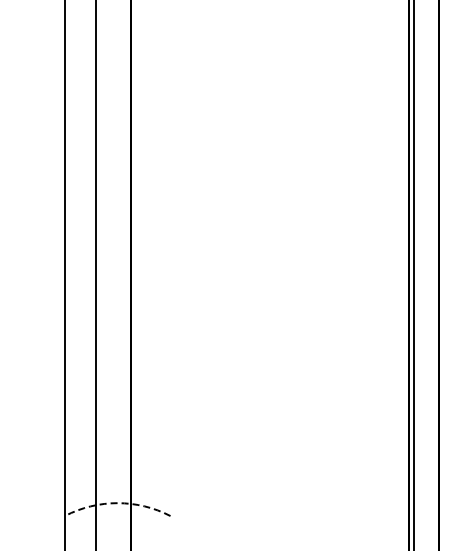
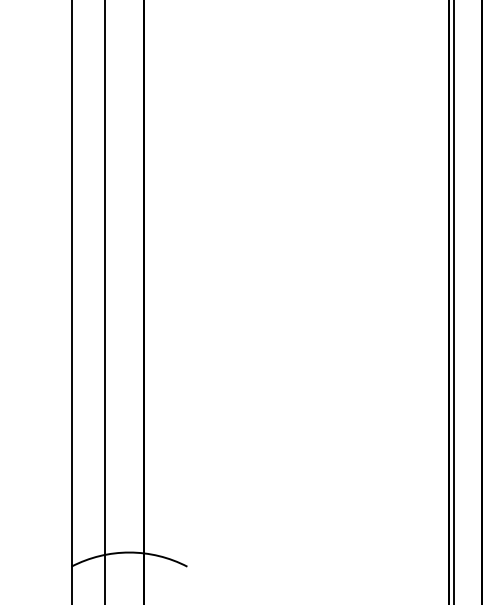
arc: (117, 503) -> (129, 552), dashed -> solid

